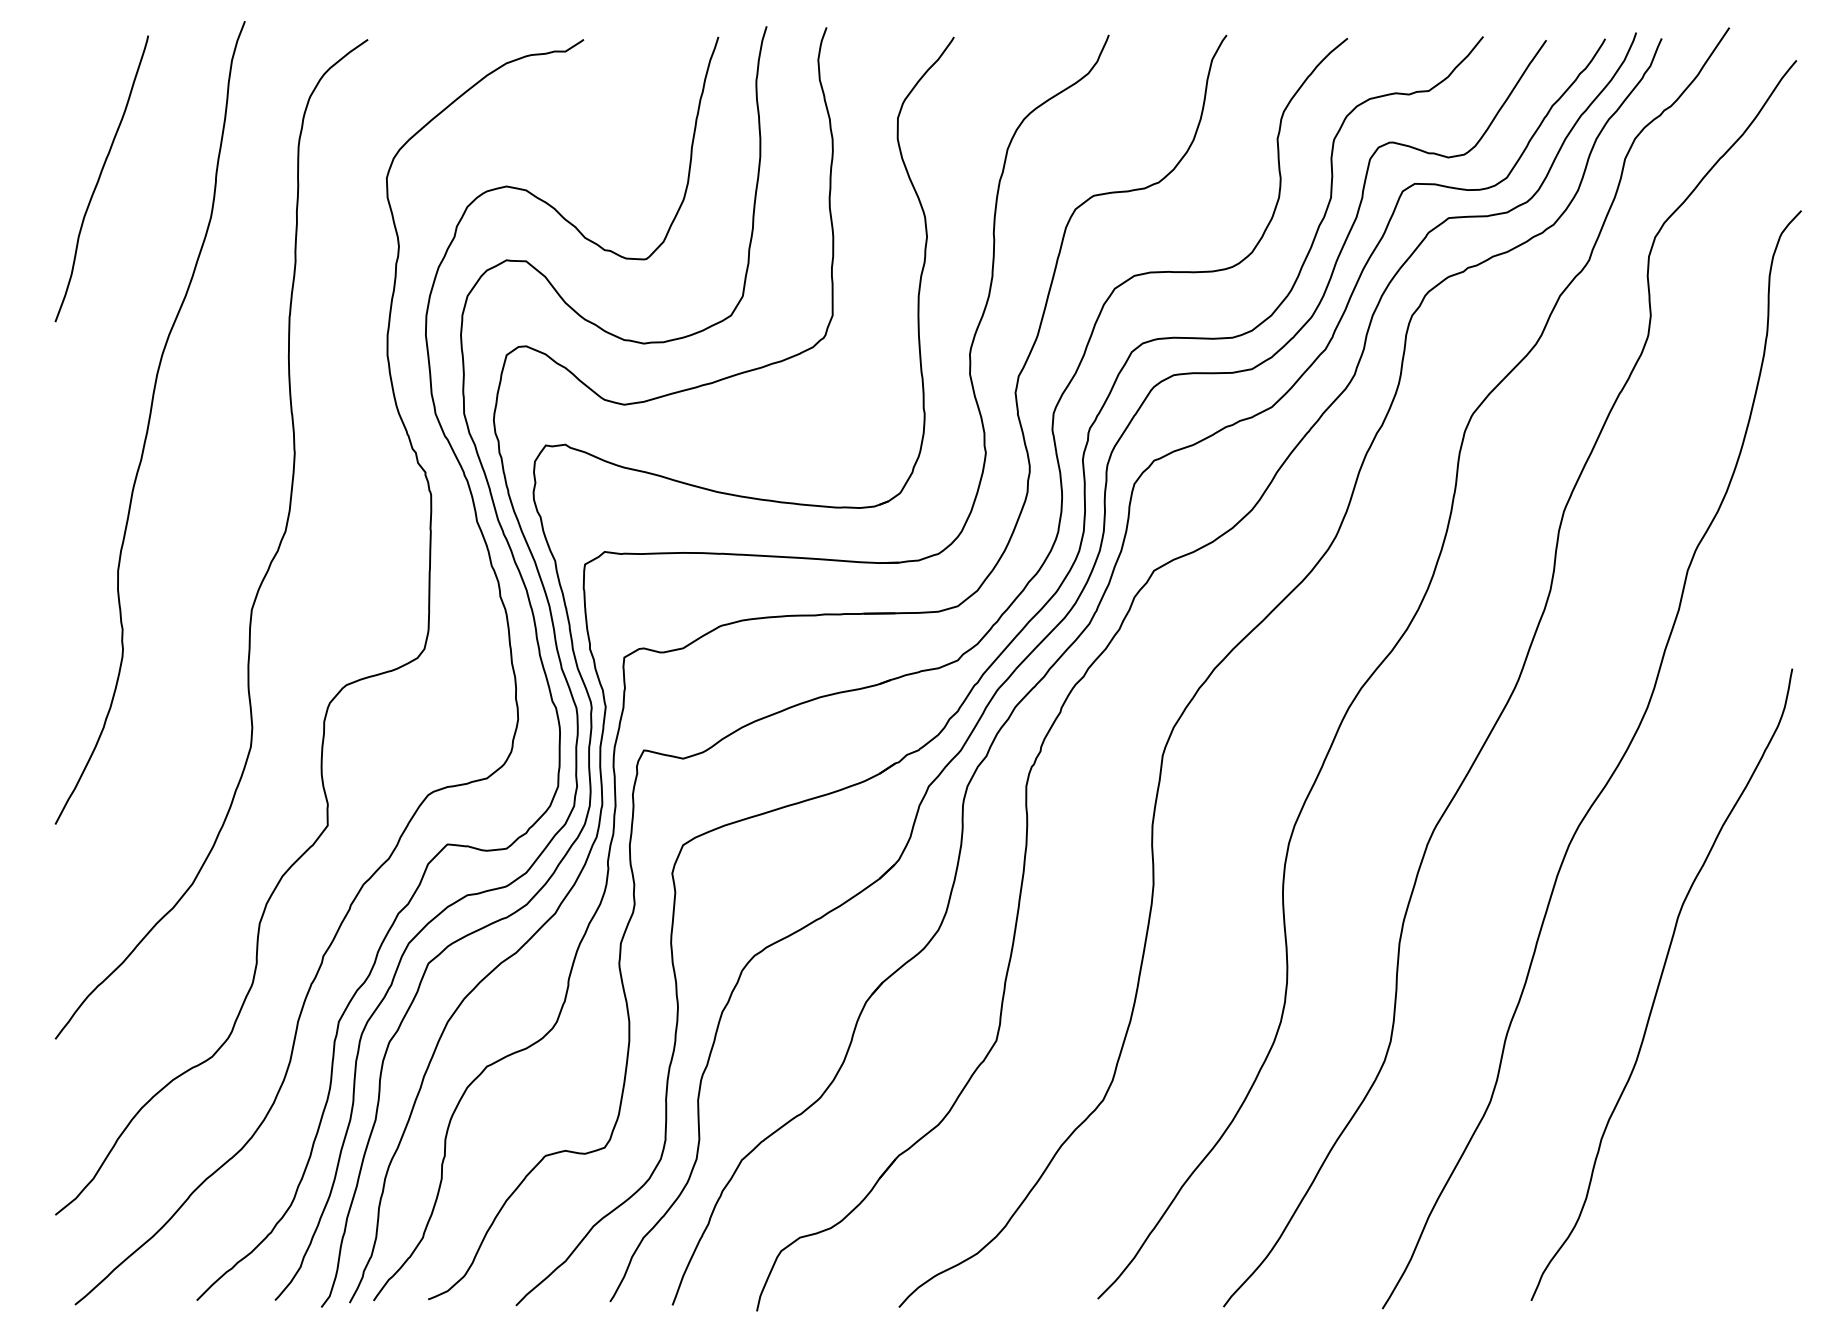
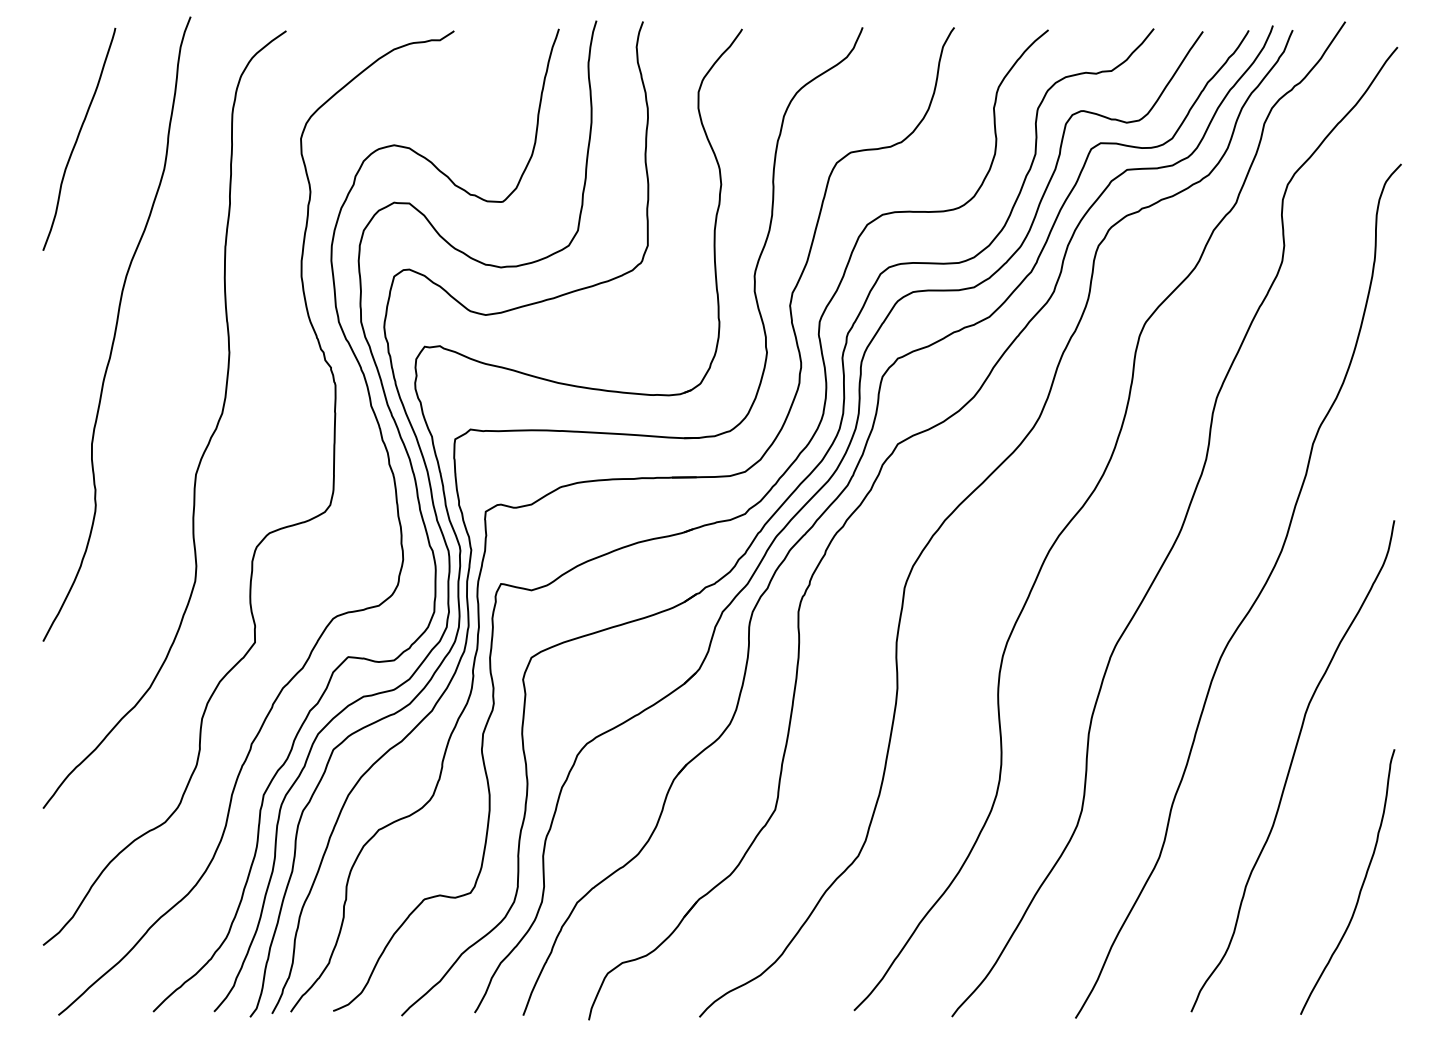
curve: (1748, 1142) -> (1360, 888), added

